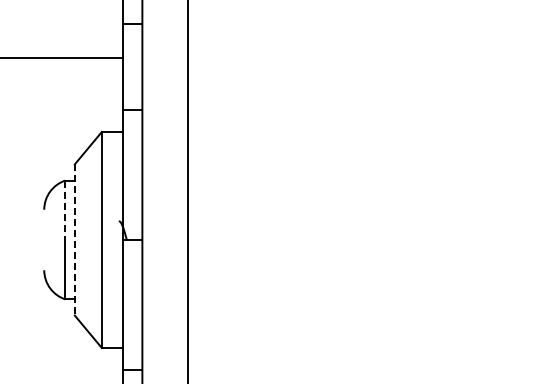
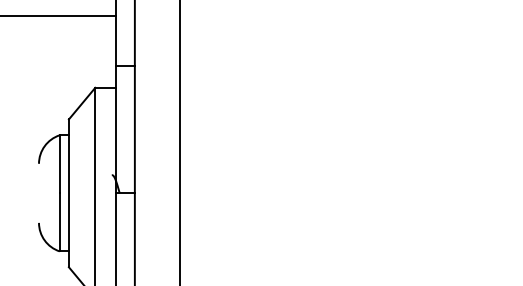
line: (65, 210) -> (59, 164), dashed -> solid
line: (74, 239) -> (68, 192), dashed -> solid

